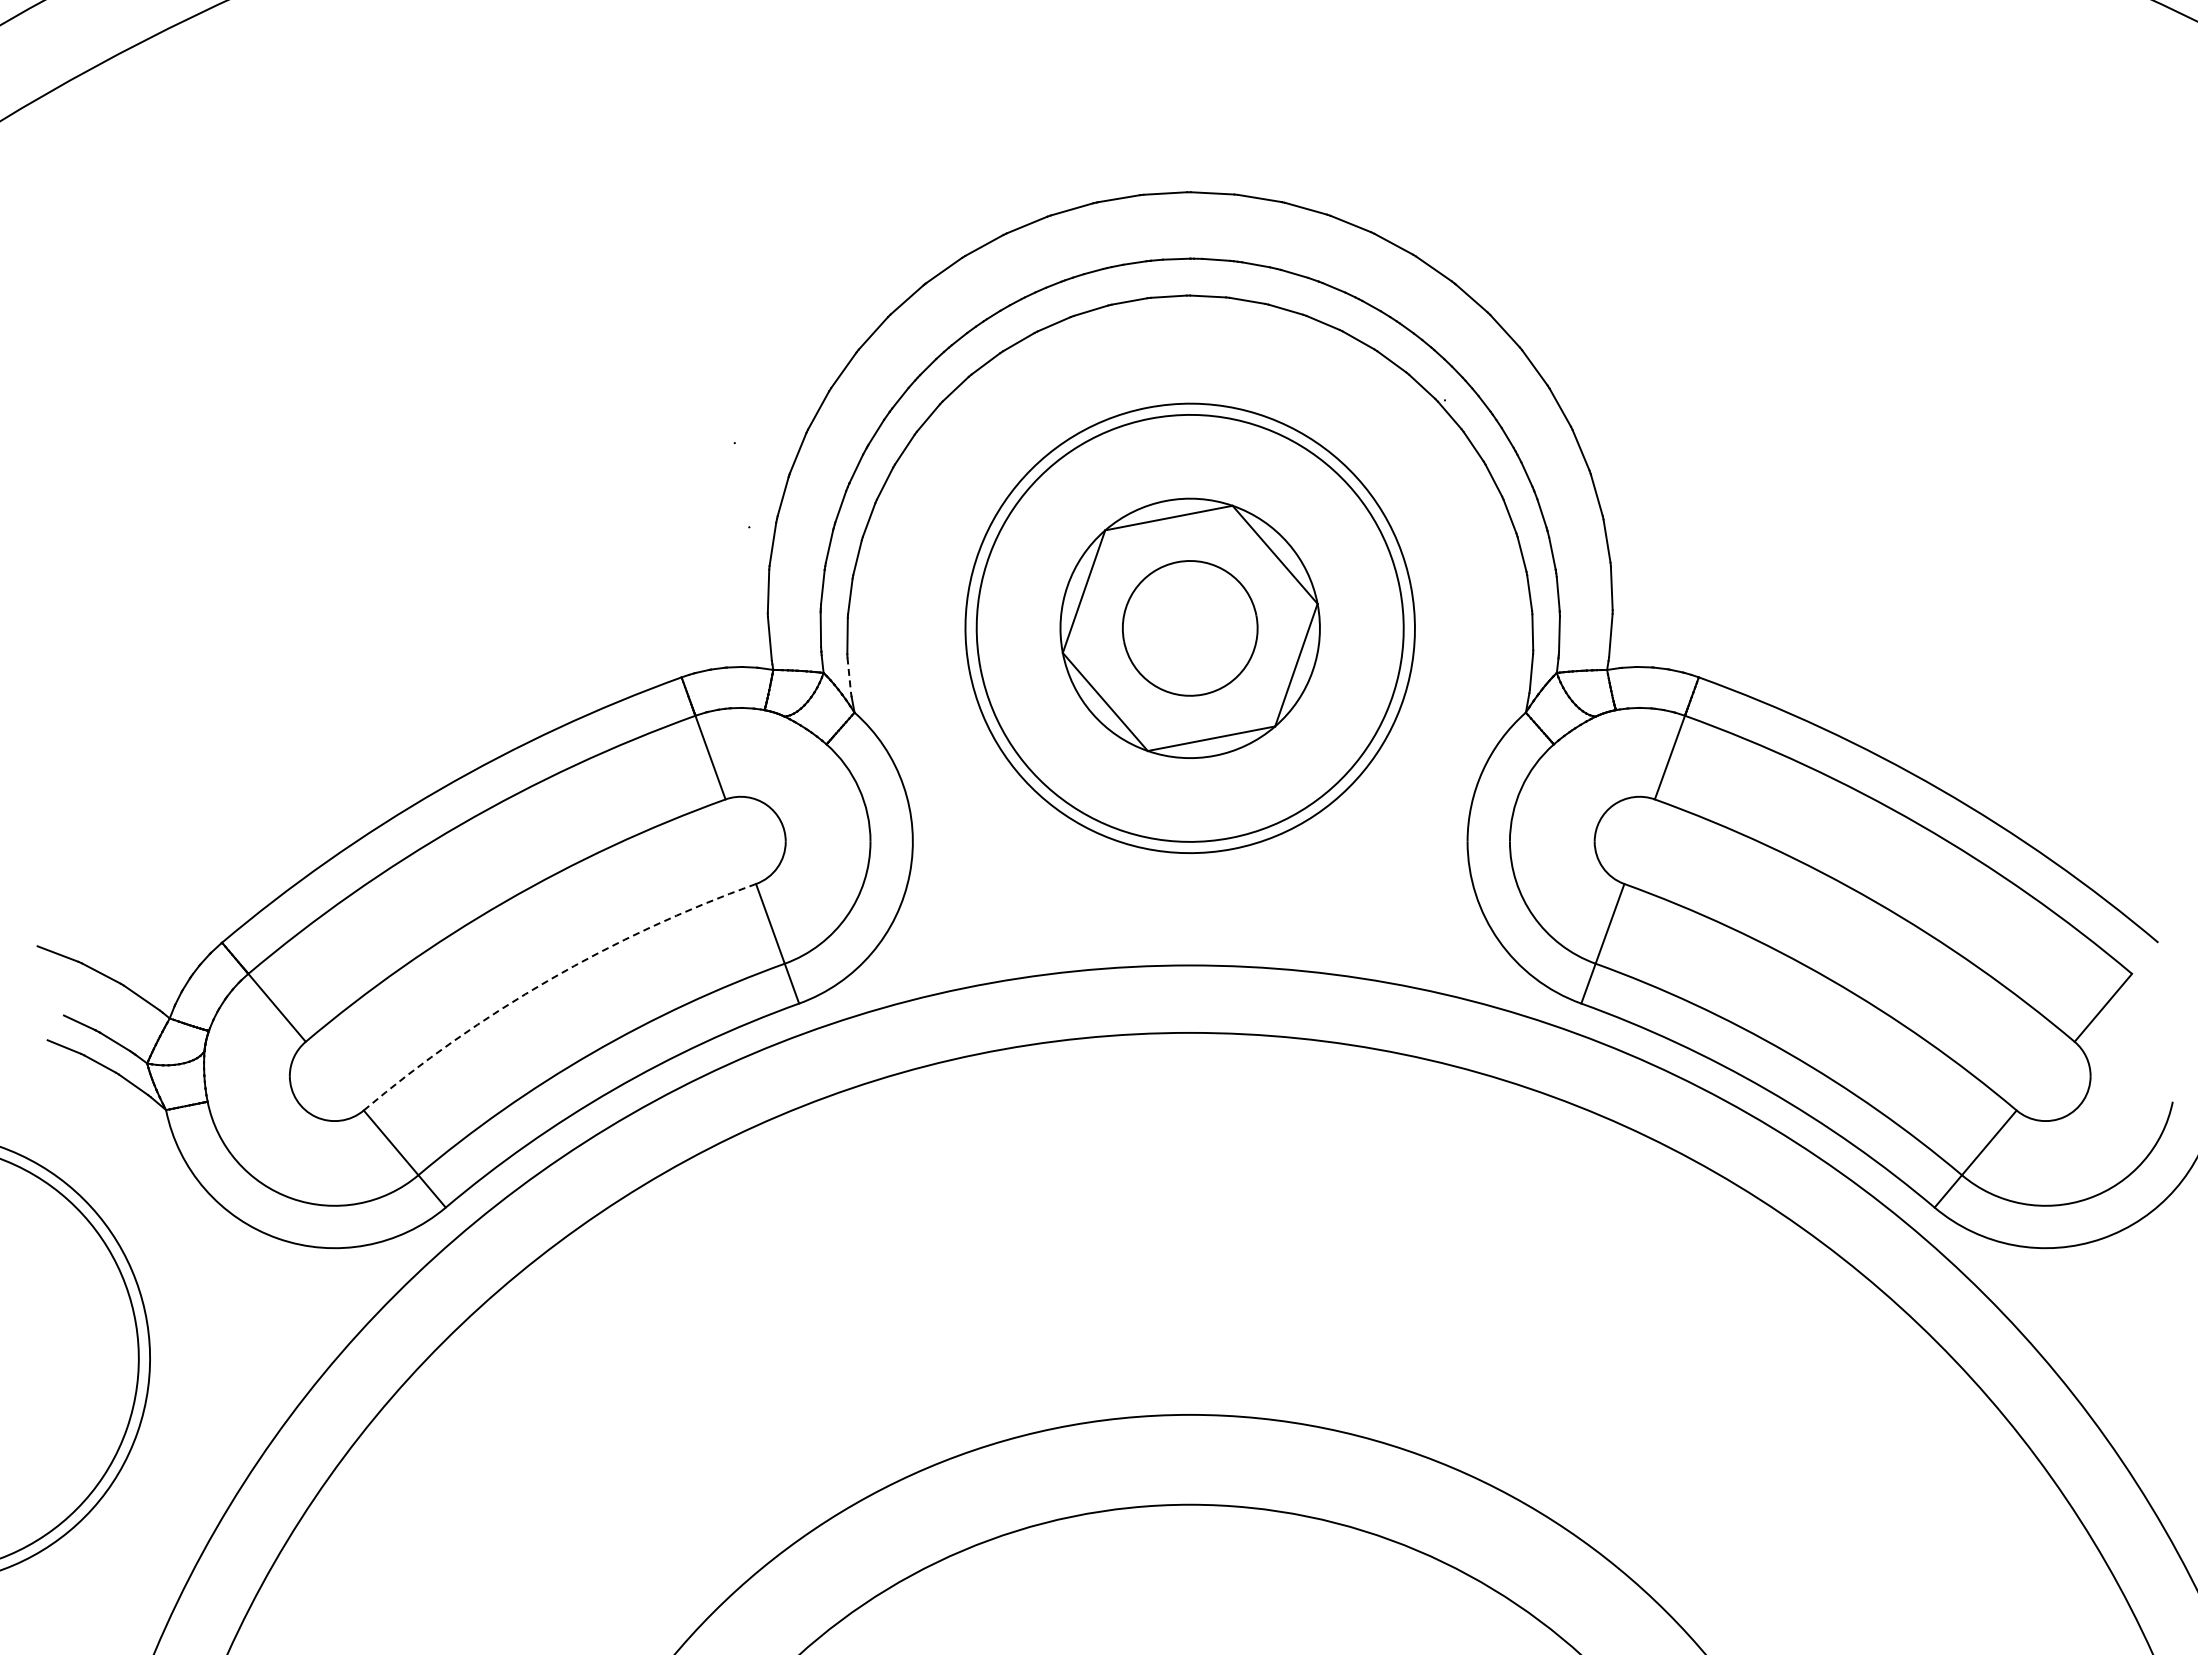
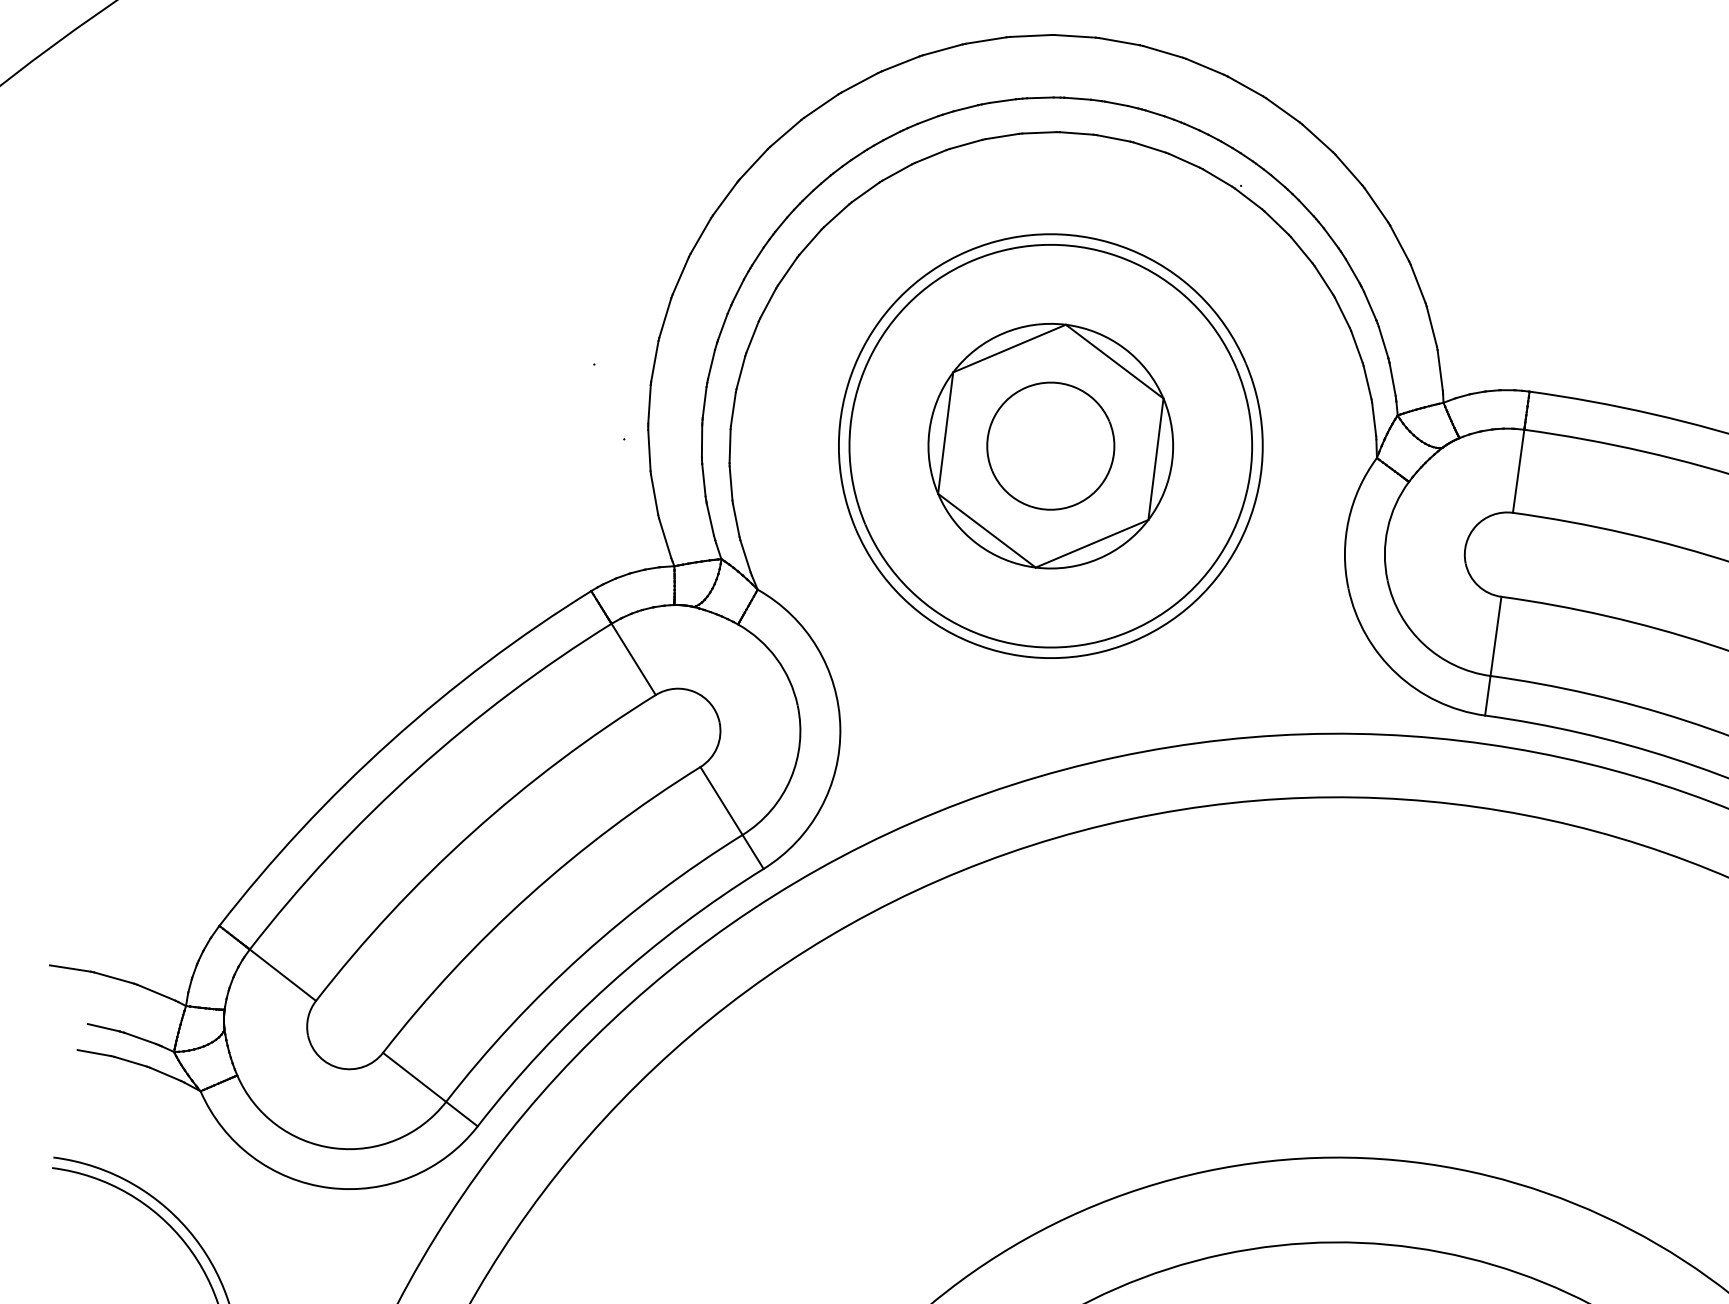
line: (849, 675) -> (745, 556), dashed -> solid
arc: (549, 979) -> (528, 895), dashed -> solid

